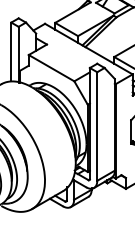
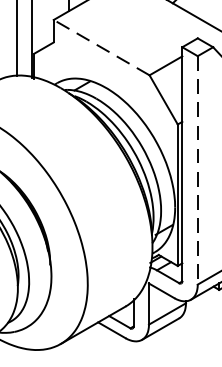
line: (51, 67) -> (101, 46), solid -> dashed
line: (97, 127) -> (198, 172), solid -> dashed

